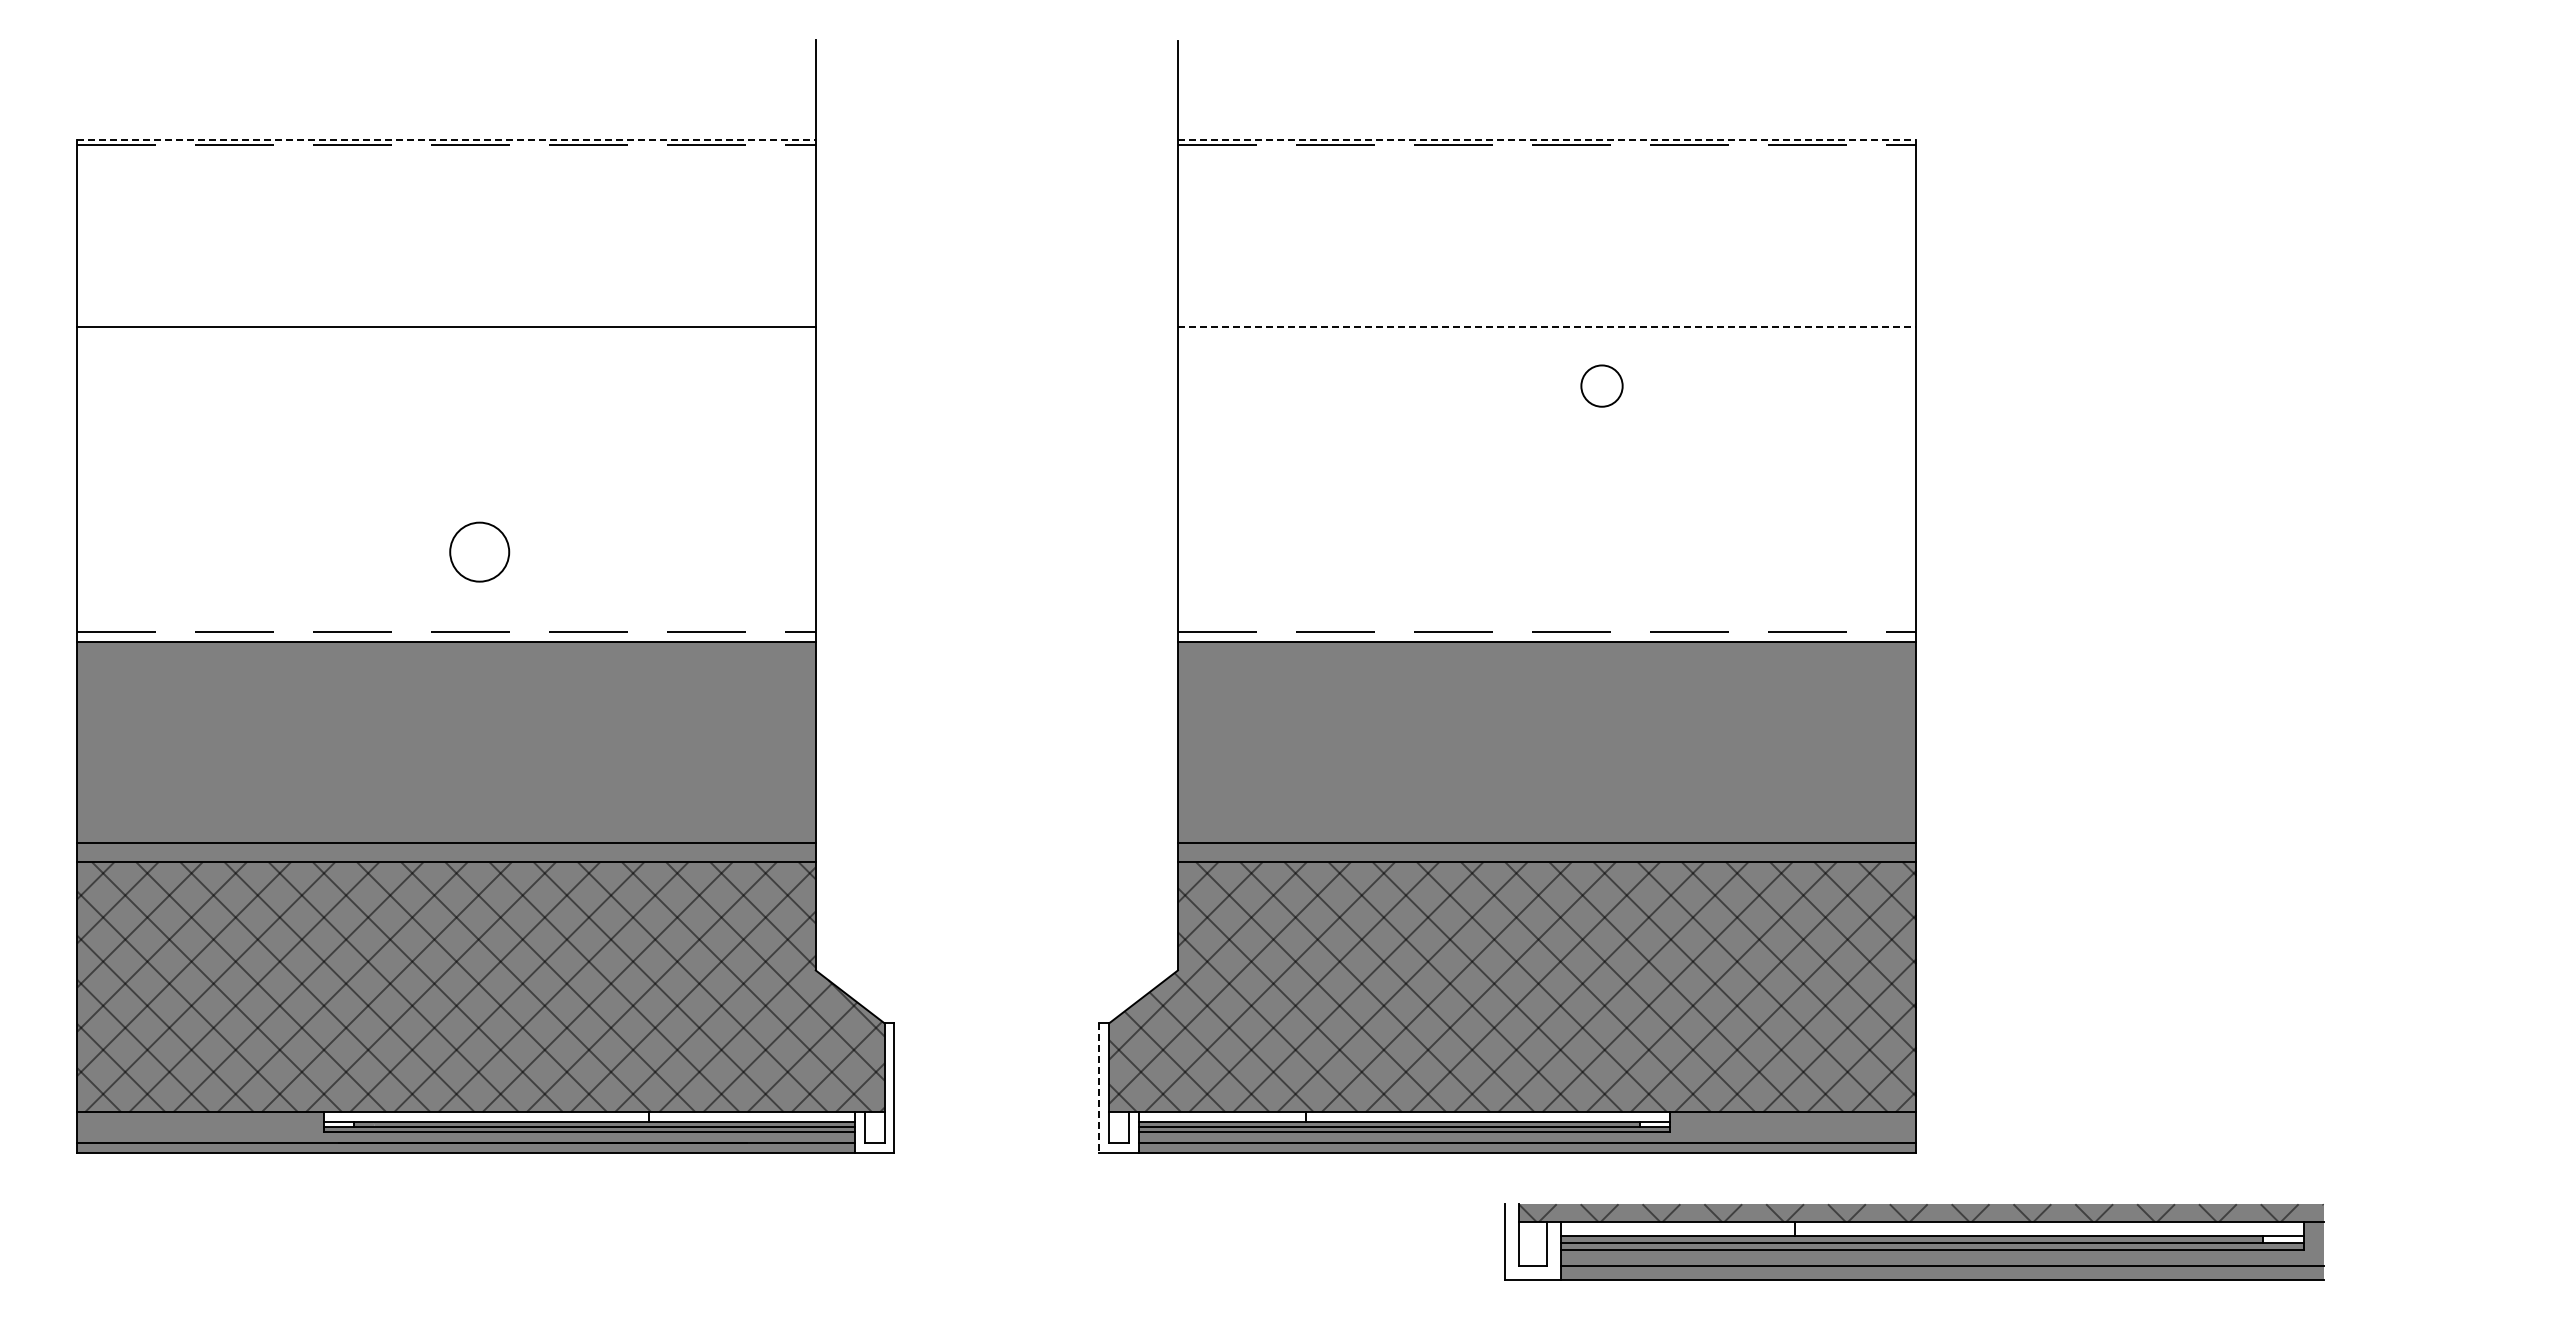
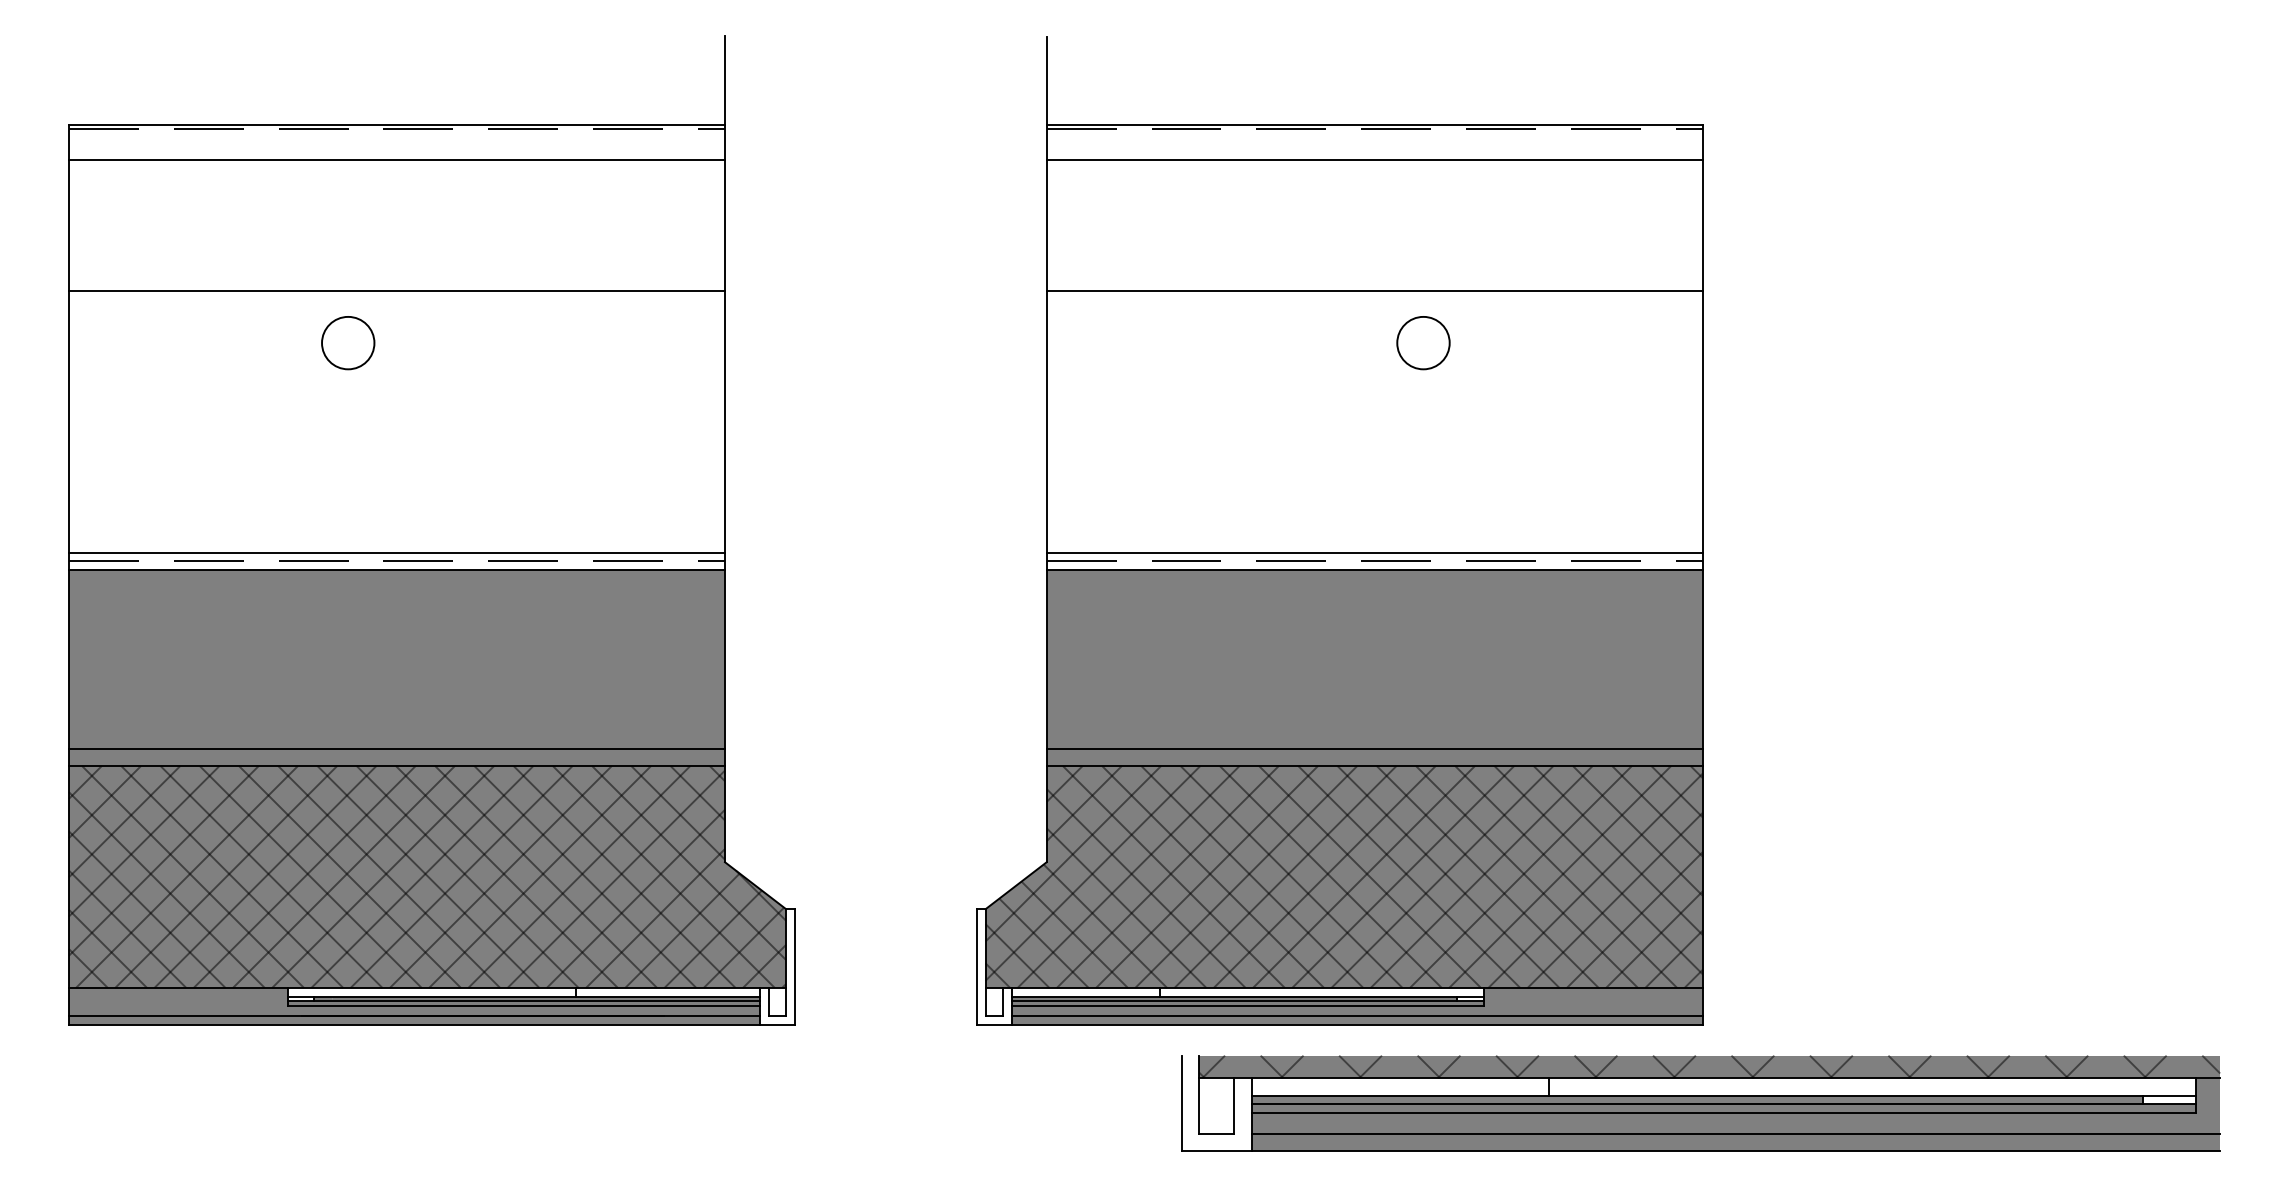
line: (447, 140) -> (397, 124), dashed -> solid
line: (1547, 140) -> (1375, 124), dashed -> solid
line: (446, 179) -> (396, 159), added
line: (1546, 179) -> (1374, 159), added
line: (1547, 327) -> (1375, 290), dashed -> solid
circle: (1601, 385) -> (1423, 342), size x1.43
circle: (479, 551) -> (348, 342), moved
line: (446, 622) -> (396, 553), added
line: (1546, 622) -> (1374, 553), added
line: (1099, 1088) -> (977, 967), dashed -> solid
part: (1914, 1241) -> (1701, 1102), size x1.43

